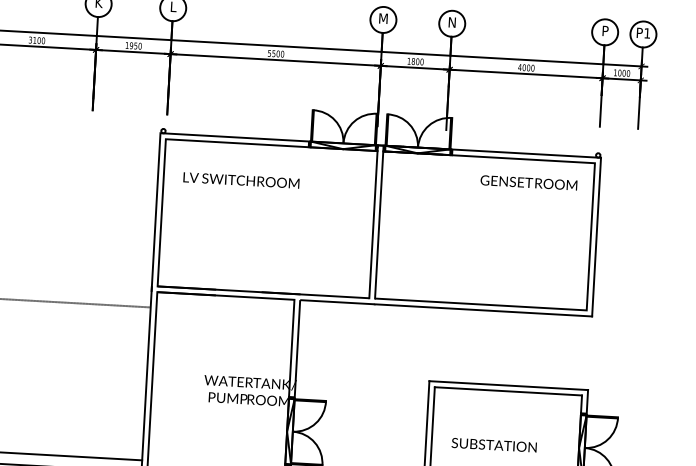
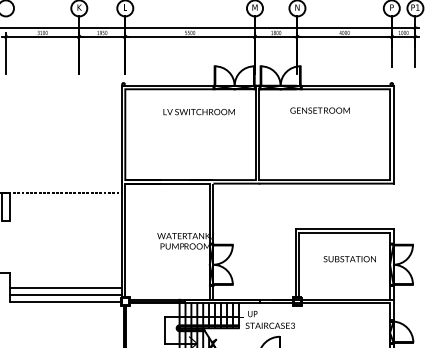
text: (240, 181) -> (198, 112), moved
text: (527, 182) -> (319, 110), moved
text: (493, 445) -> (349, 259), moved

